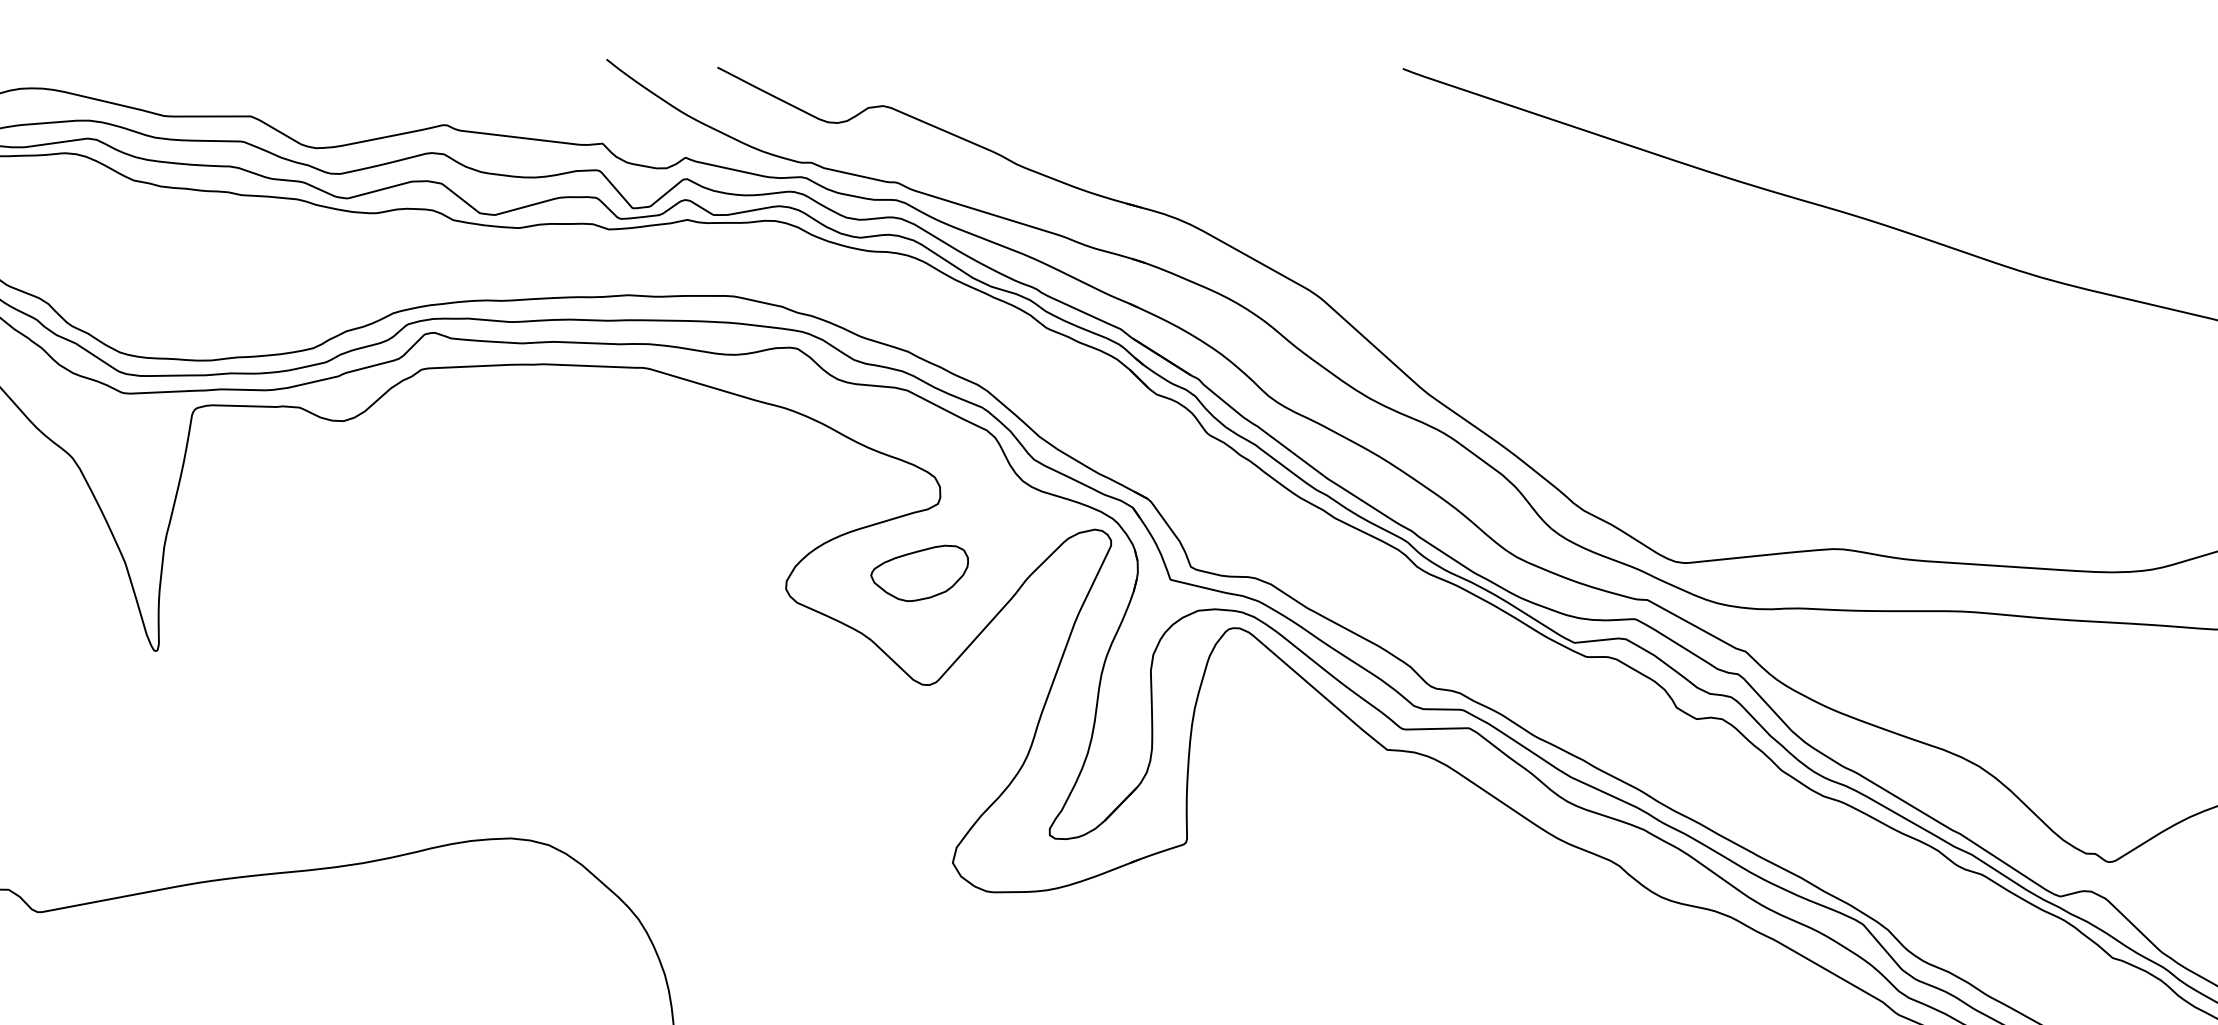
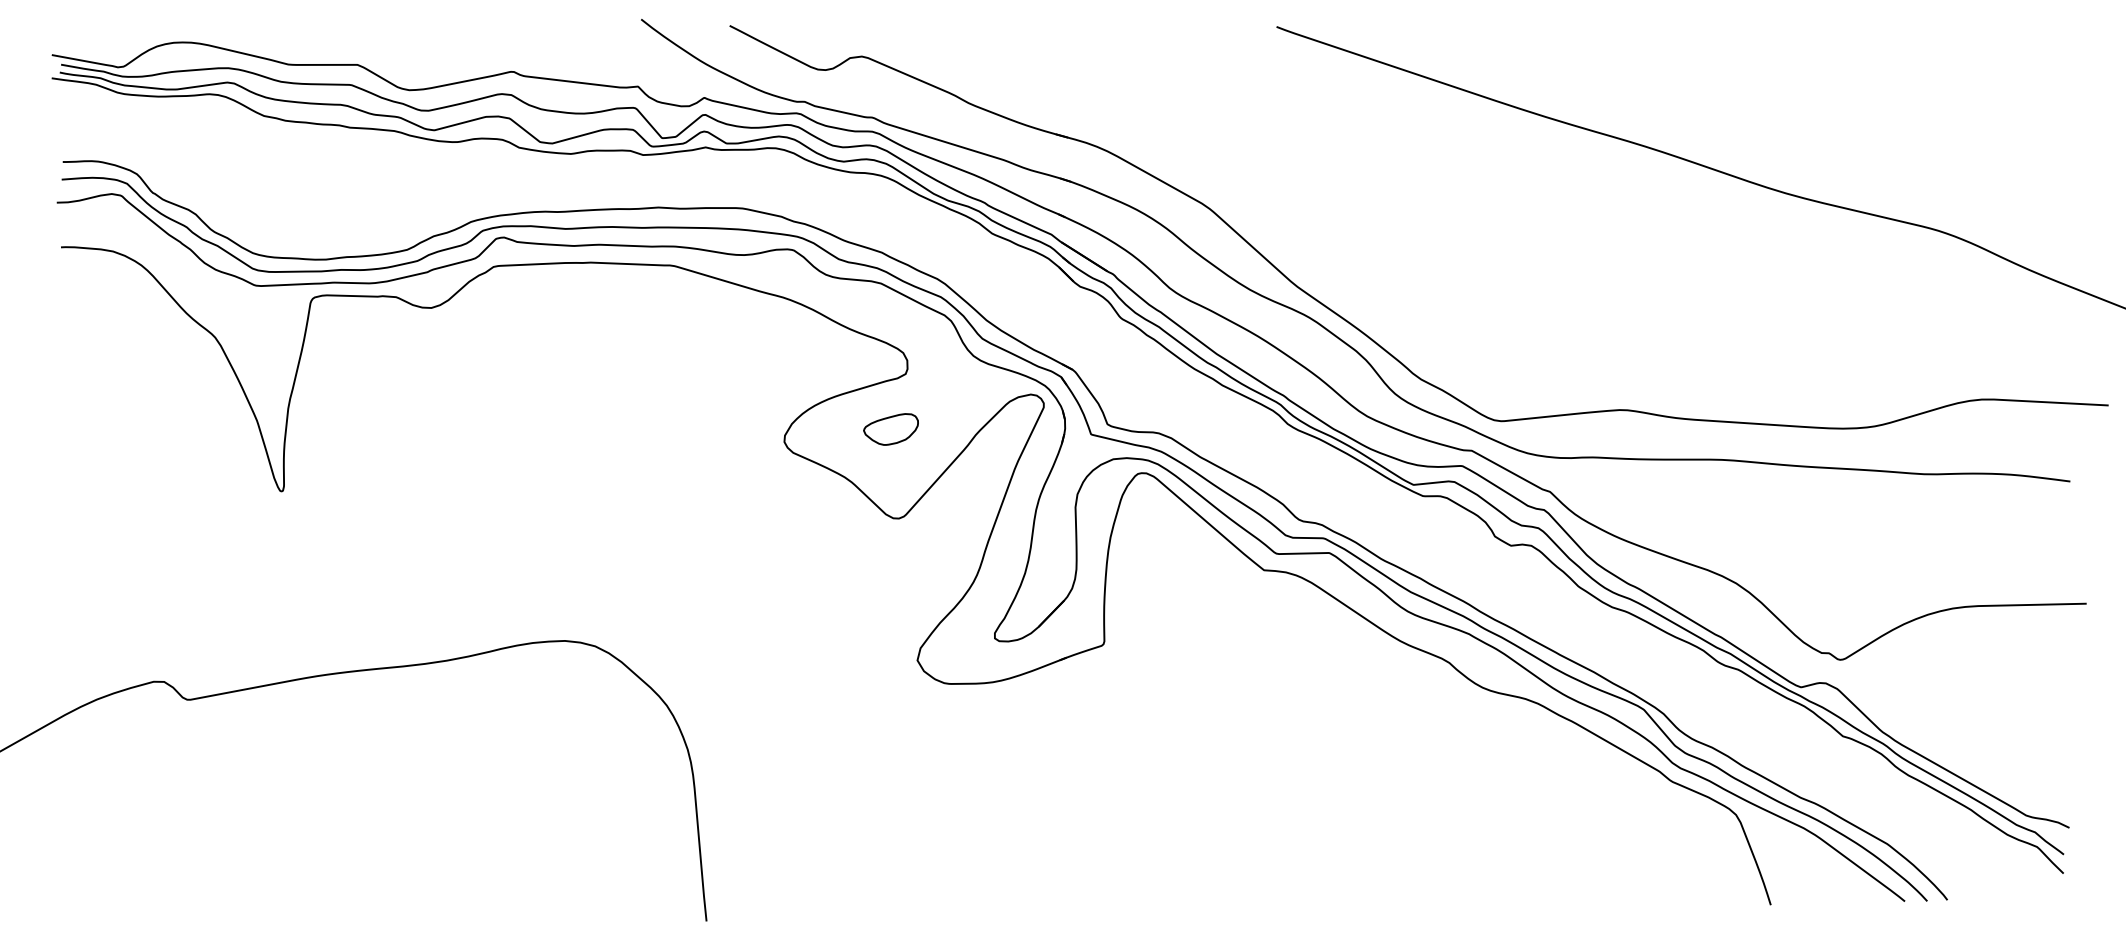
part: (918, 573) -> (890, 429), size x0.7

